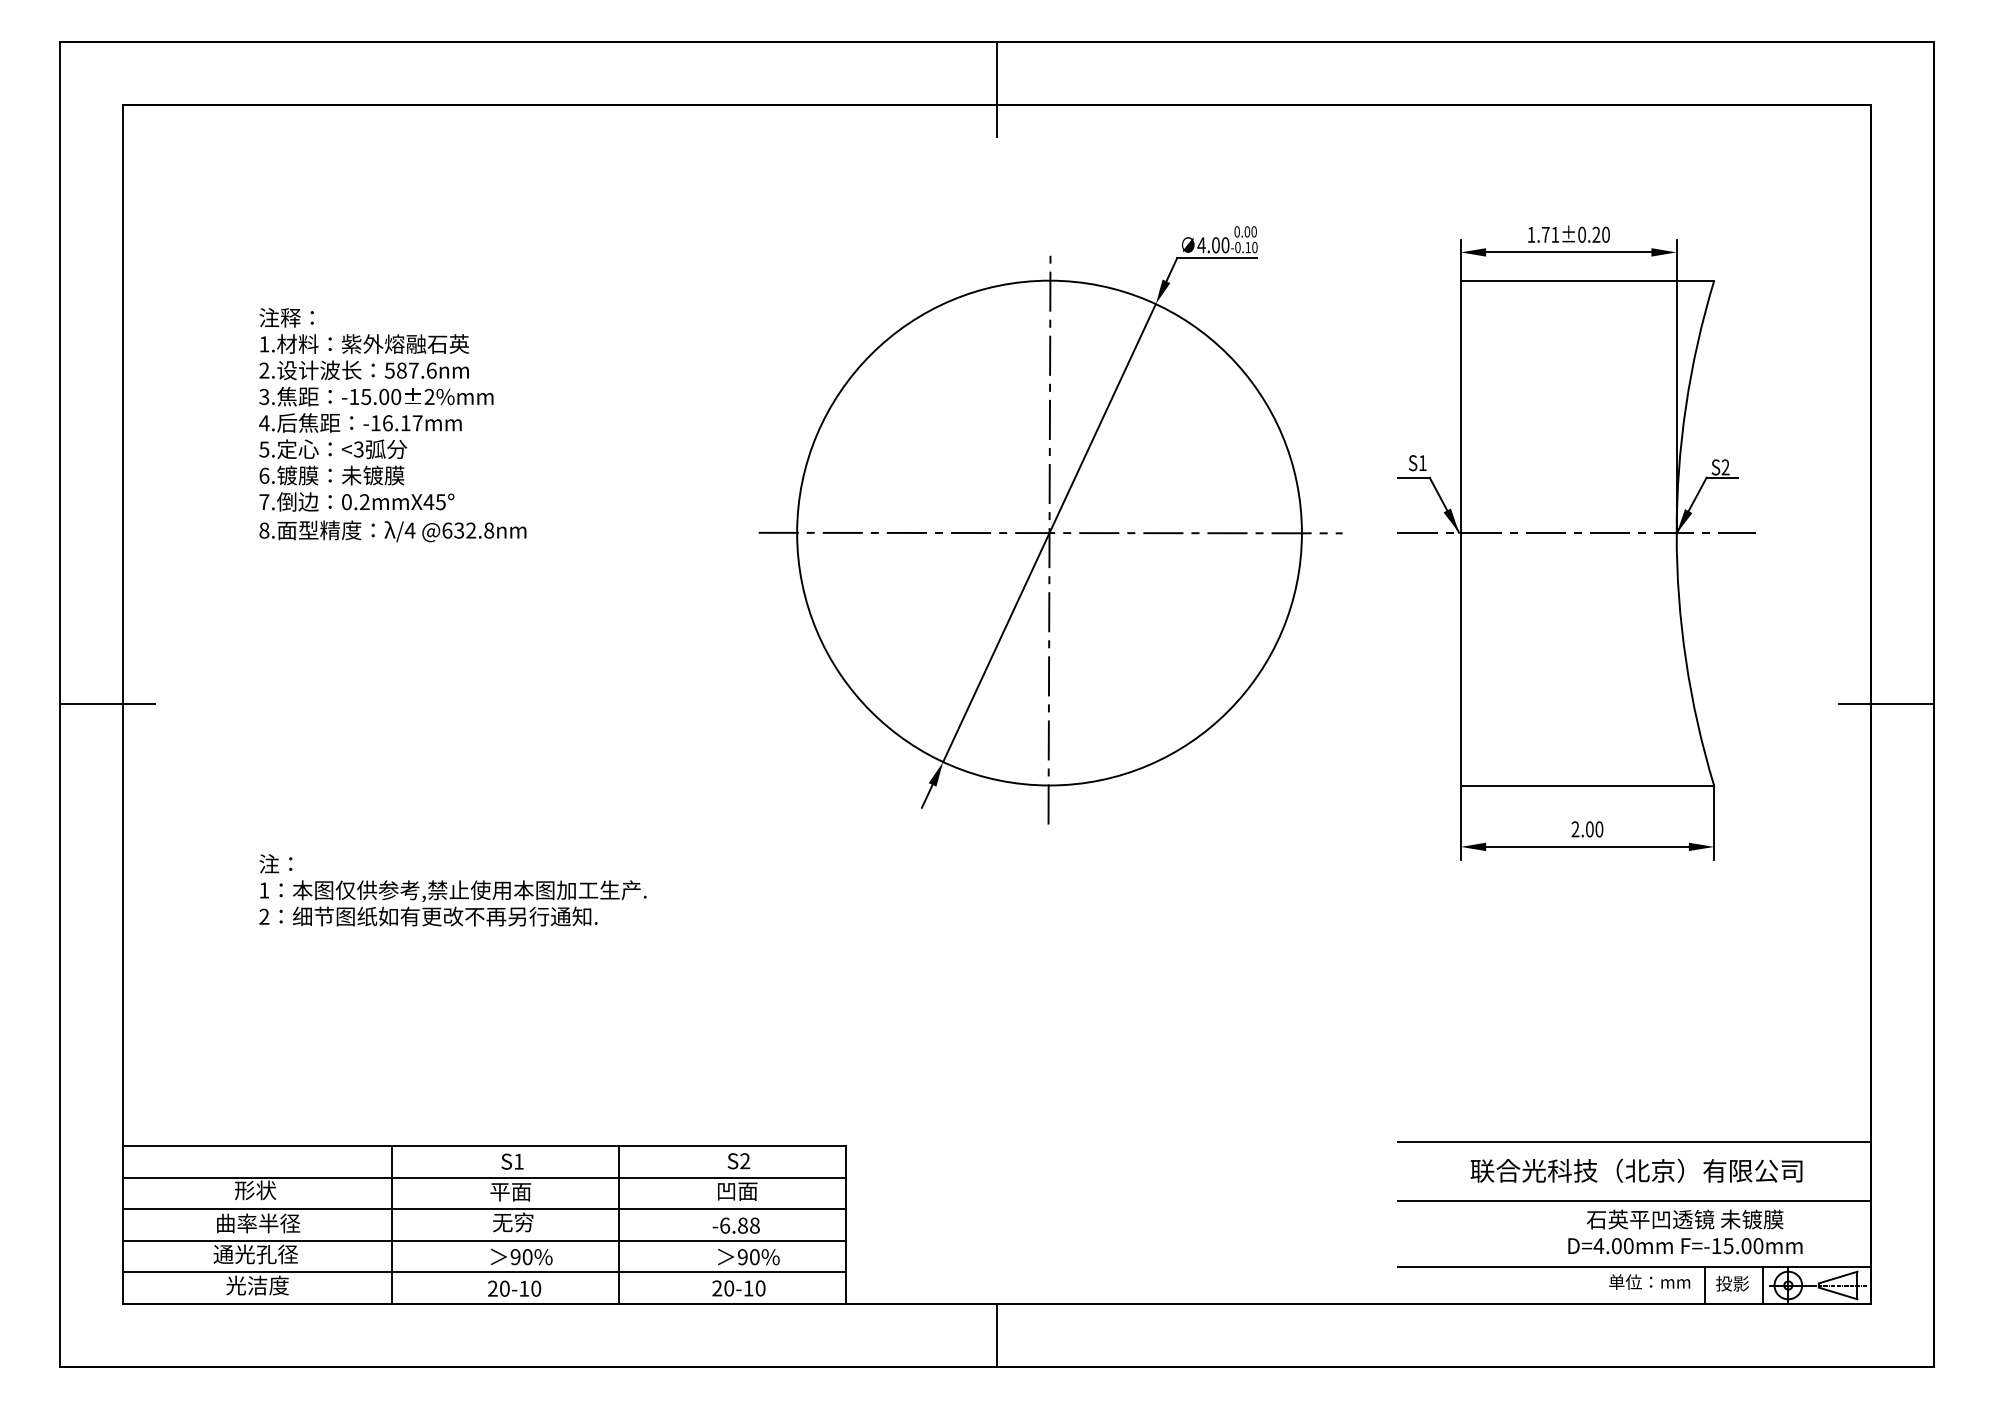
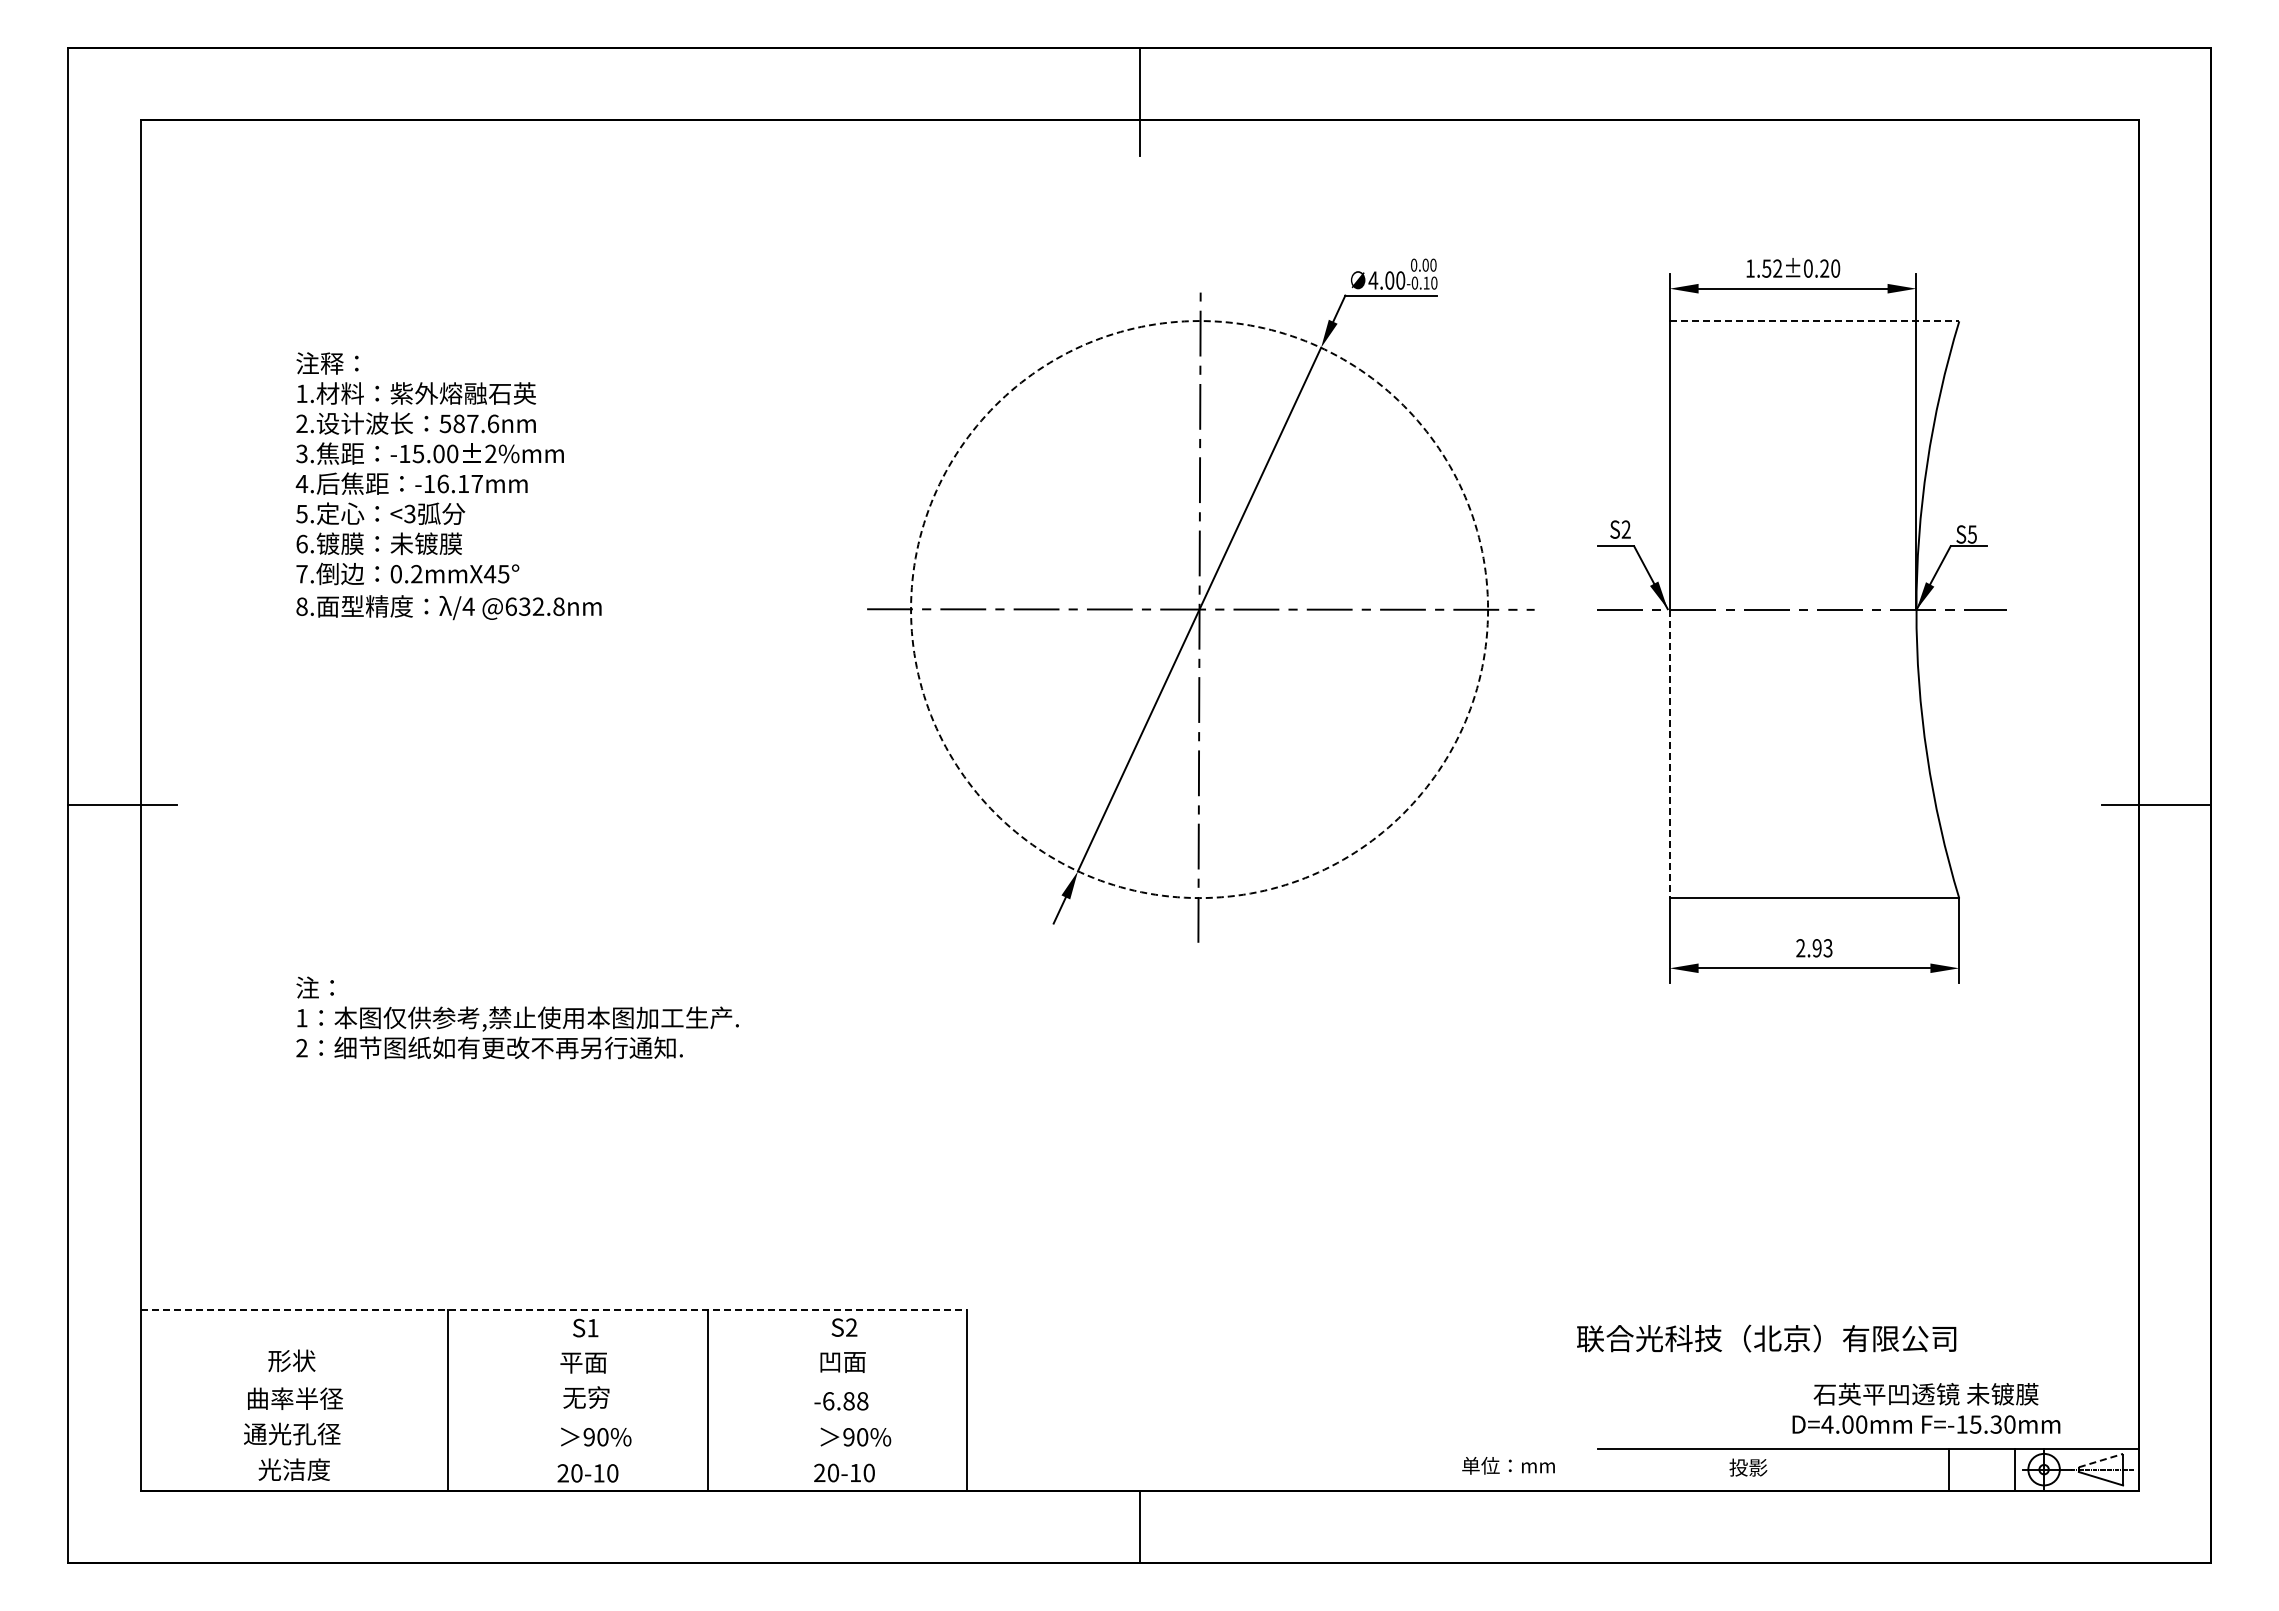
text: (1550, 234) -> (1772, 268), 1.71±0.20 -> 1.52±0.20
line: (1587, 281) -> (1814, 321), solid -> dashed
text: (1422, 463) -> (1625, 529), S1 -> S2
text: (1724, 467) -> (1971, 534), S2 -> S5
circle: (1049, 533) -> (1199, 609), solid -> dashed
line: (1460, 659) -> (1669, 754), solid -> dashed
text: (1594, 829) -> (1822, 948), 2.00 -> 2.93
line: (1633, 1141) -> (1867, 1305), removed
line: (485, 1146) -> (554, 1310), solid -> dashed
text: (1636, 1170) -> (1766, 1338), moved
line: (484, 1177) -> (553, 1346), removed
line: (1633, 1200) -> (1867, 1372), removed
line: (484, 1209) -> (553, 1382), removed
line: (484, 1240) -> (553, 1418), removed
text: (1745, 1246) -> (1995, 1424), F=-15.00mm -> F=-15.30mm
line: (484, 1272) -> (553, 1454), removed
line: (1838, 1277) -> (2101, 1460), solid -> dashed
text: (1649, 1281) -> (1508, 1465), moved
text: (1732, 1283) -> (1748, 1467), moved

